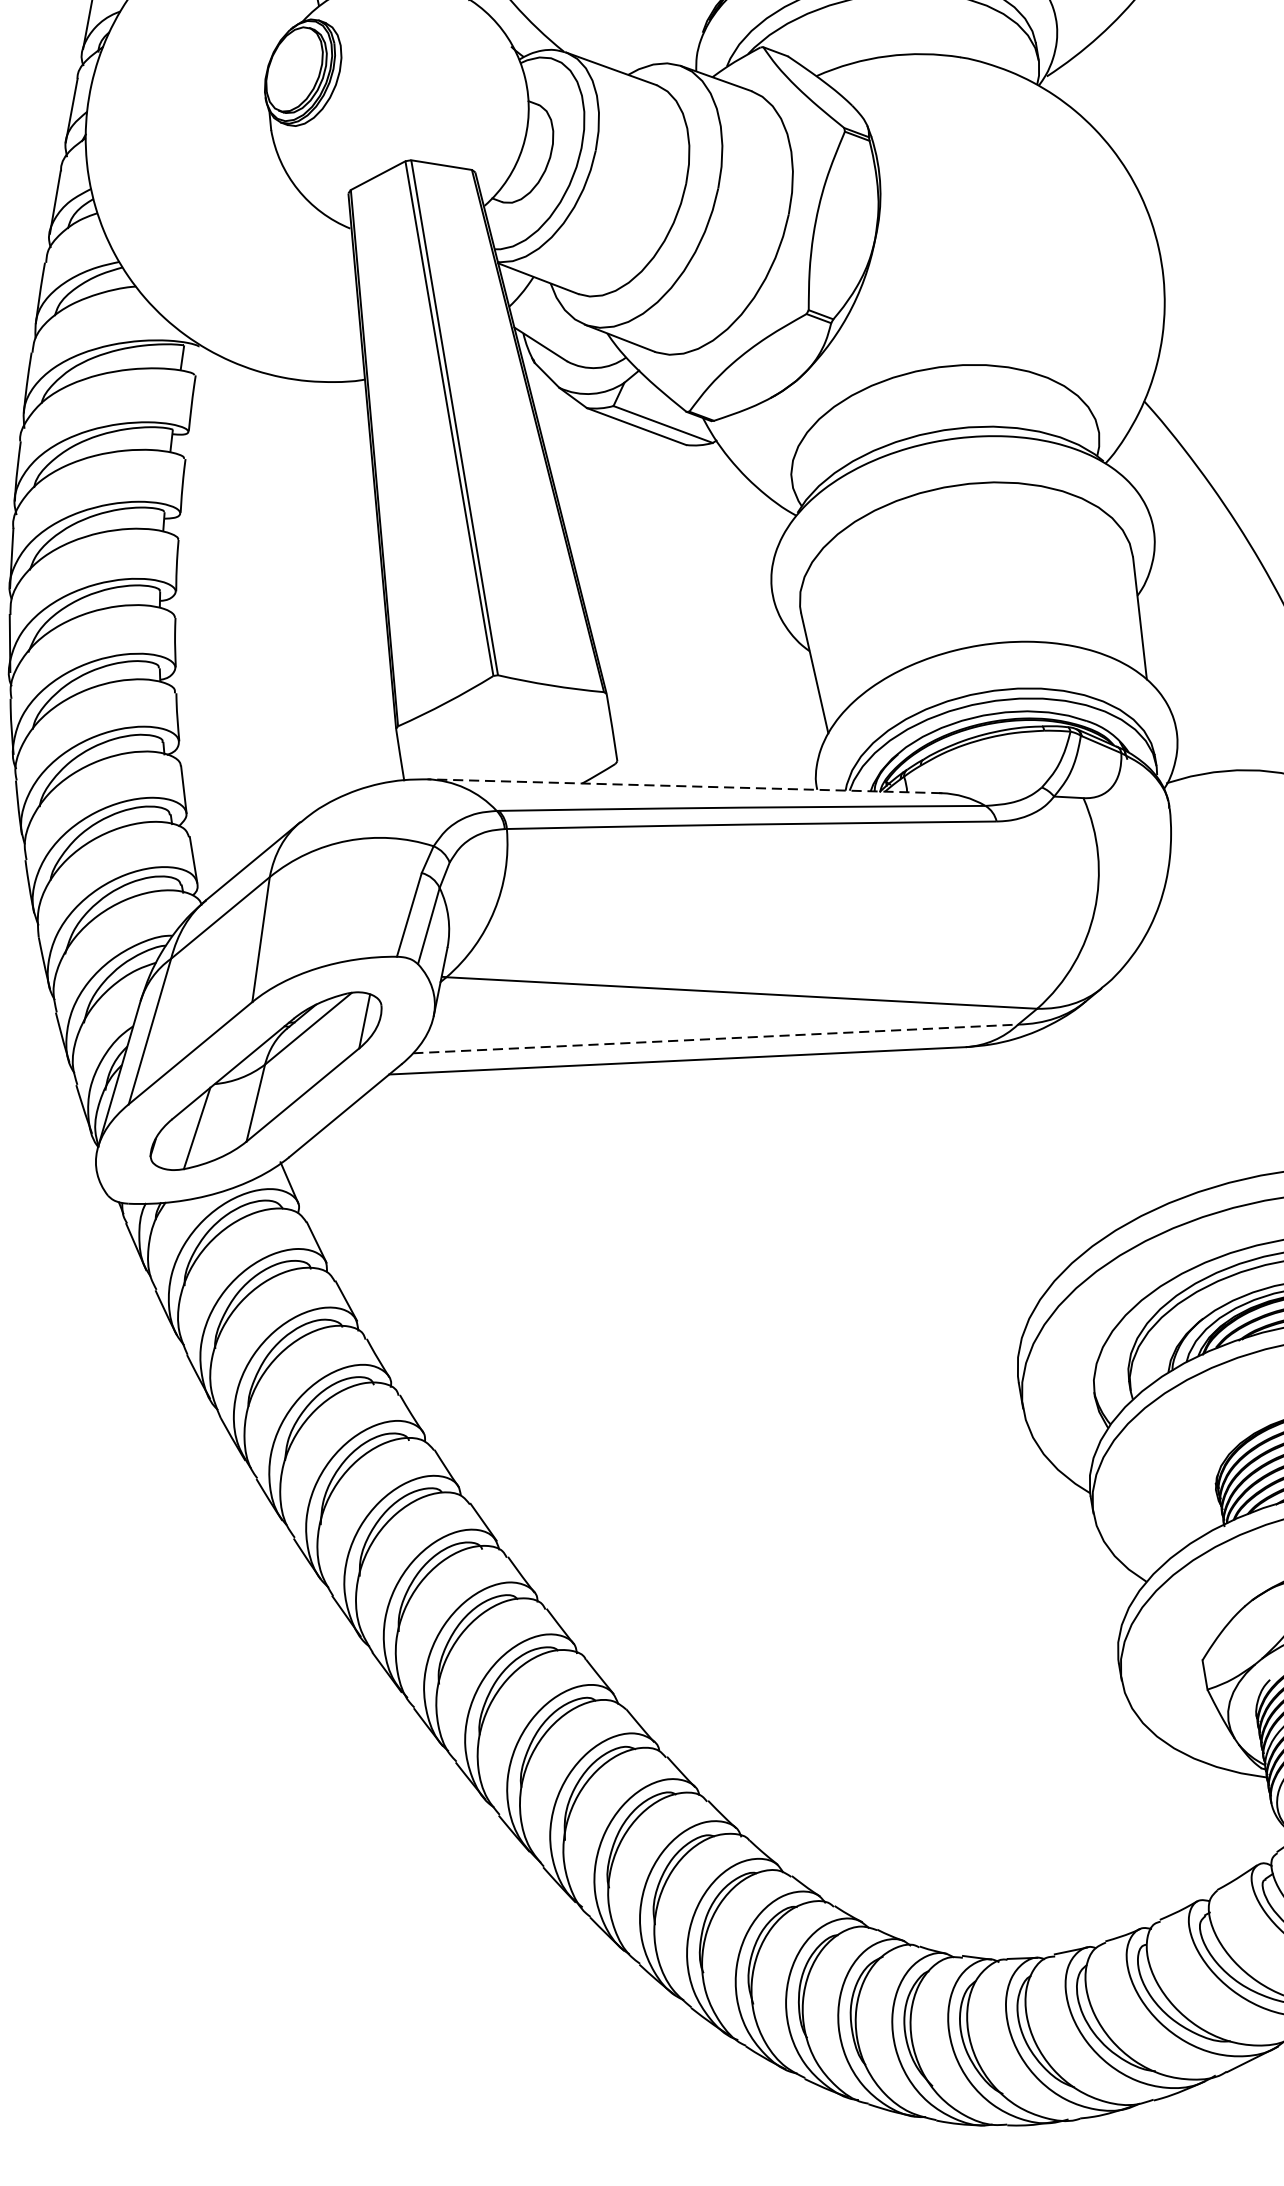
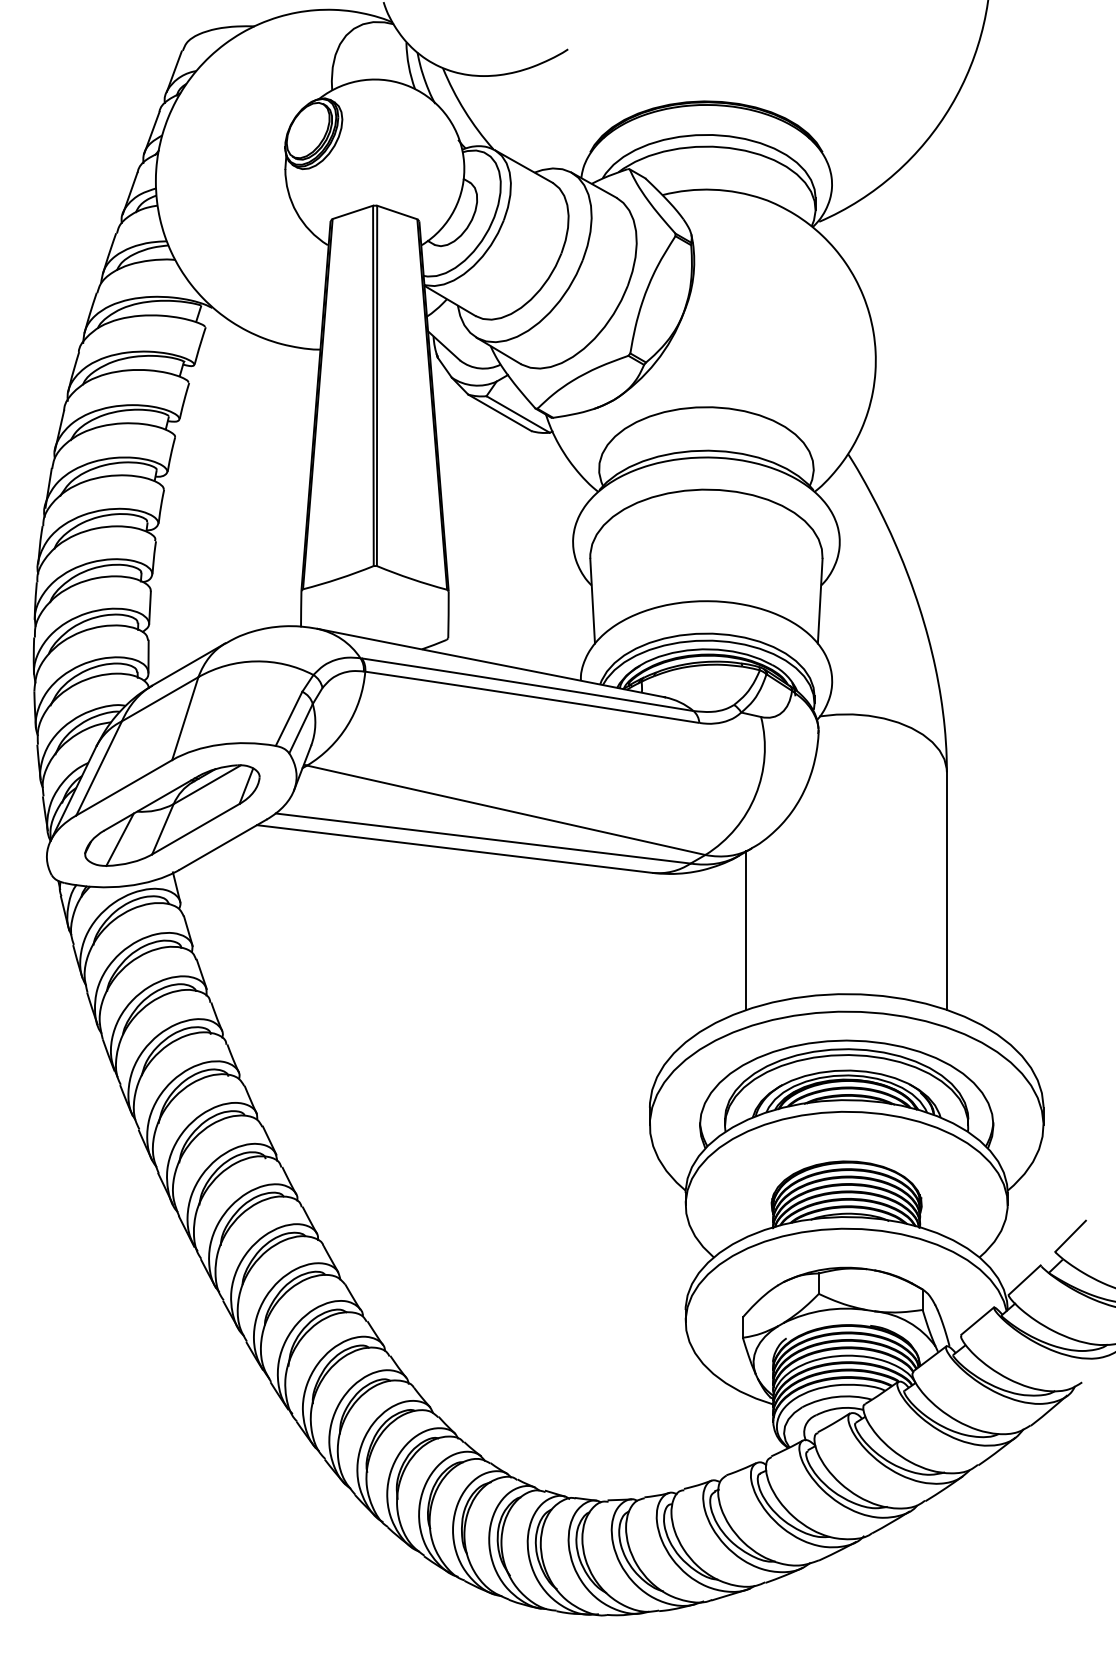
line: (683, 785) -> (490, 662), dashed -> solid
line: (716, 1038) -> (483, 838), dashed -> solid
line: (1114, 1106) -> (746, 930), added

